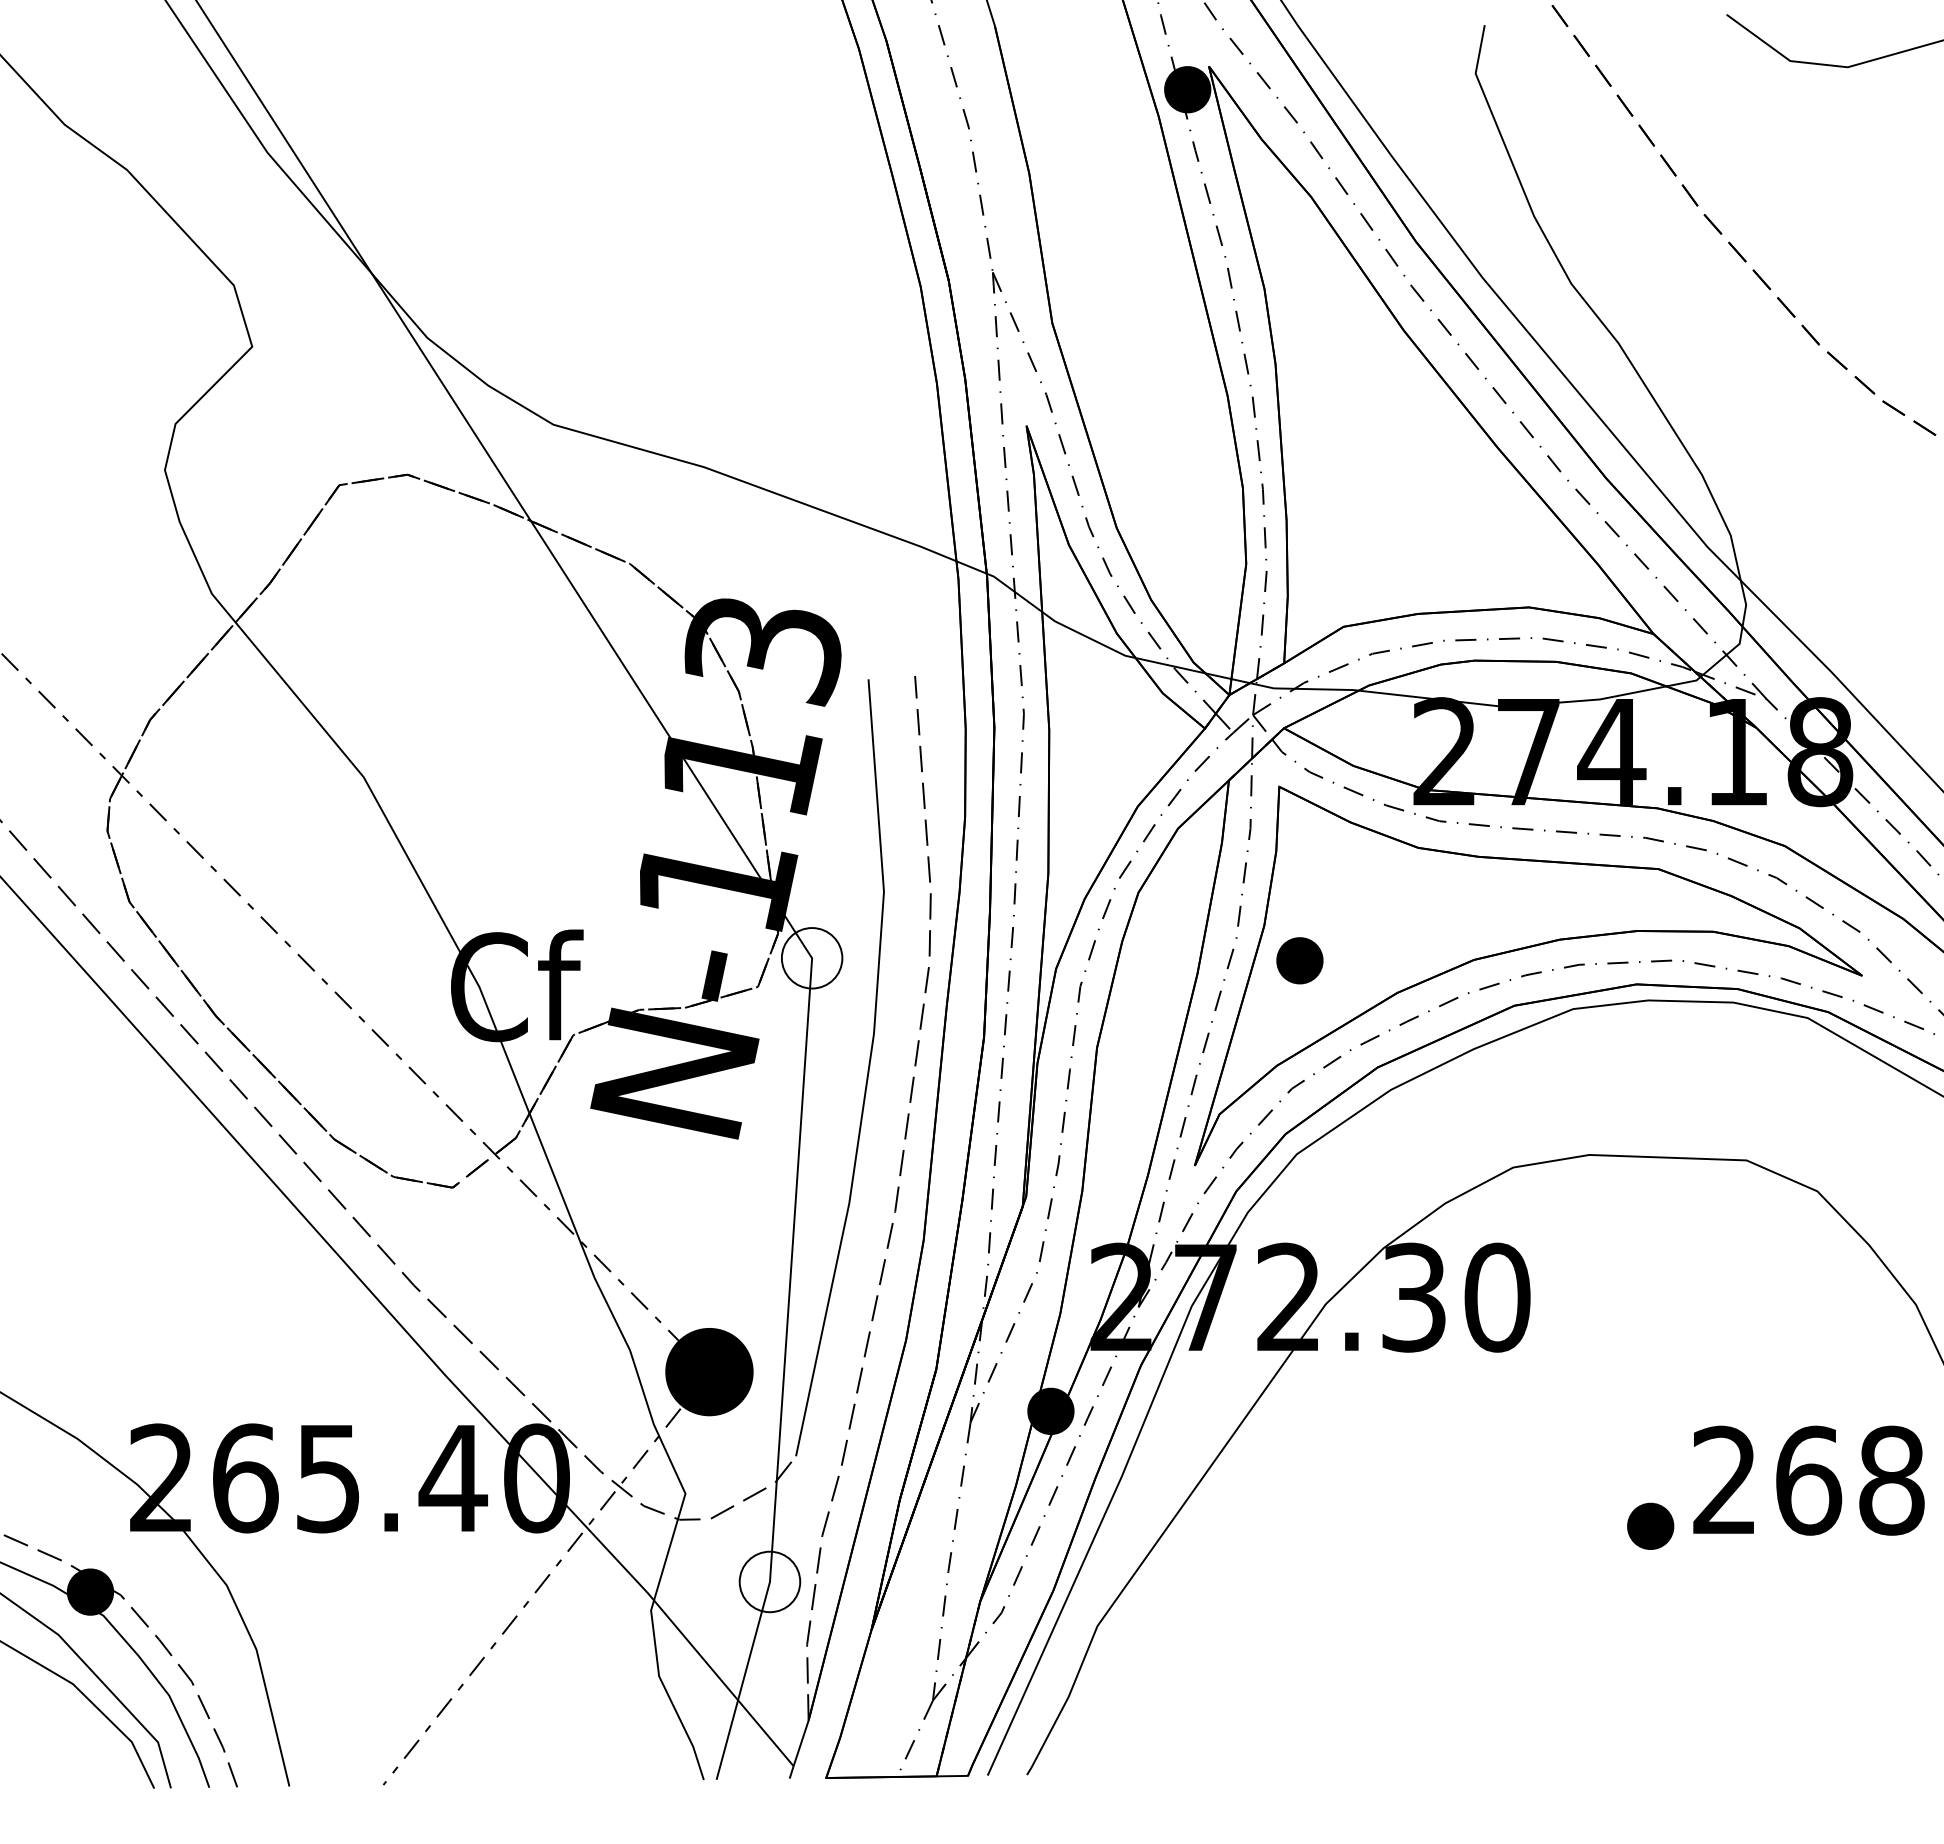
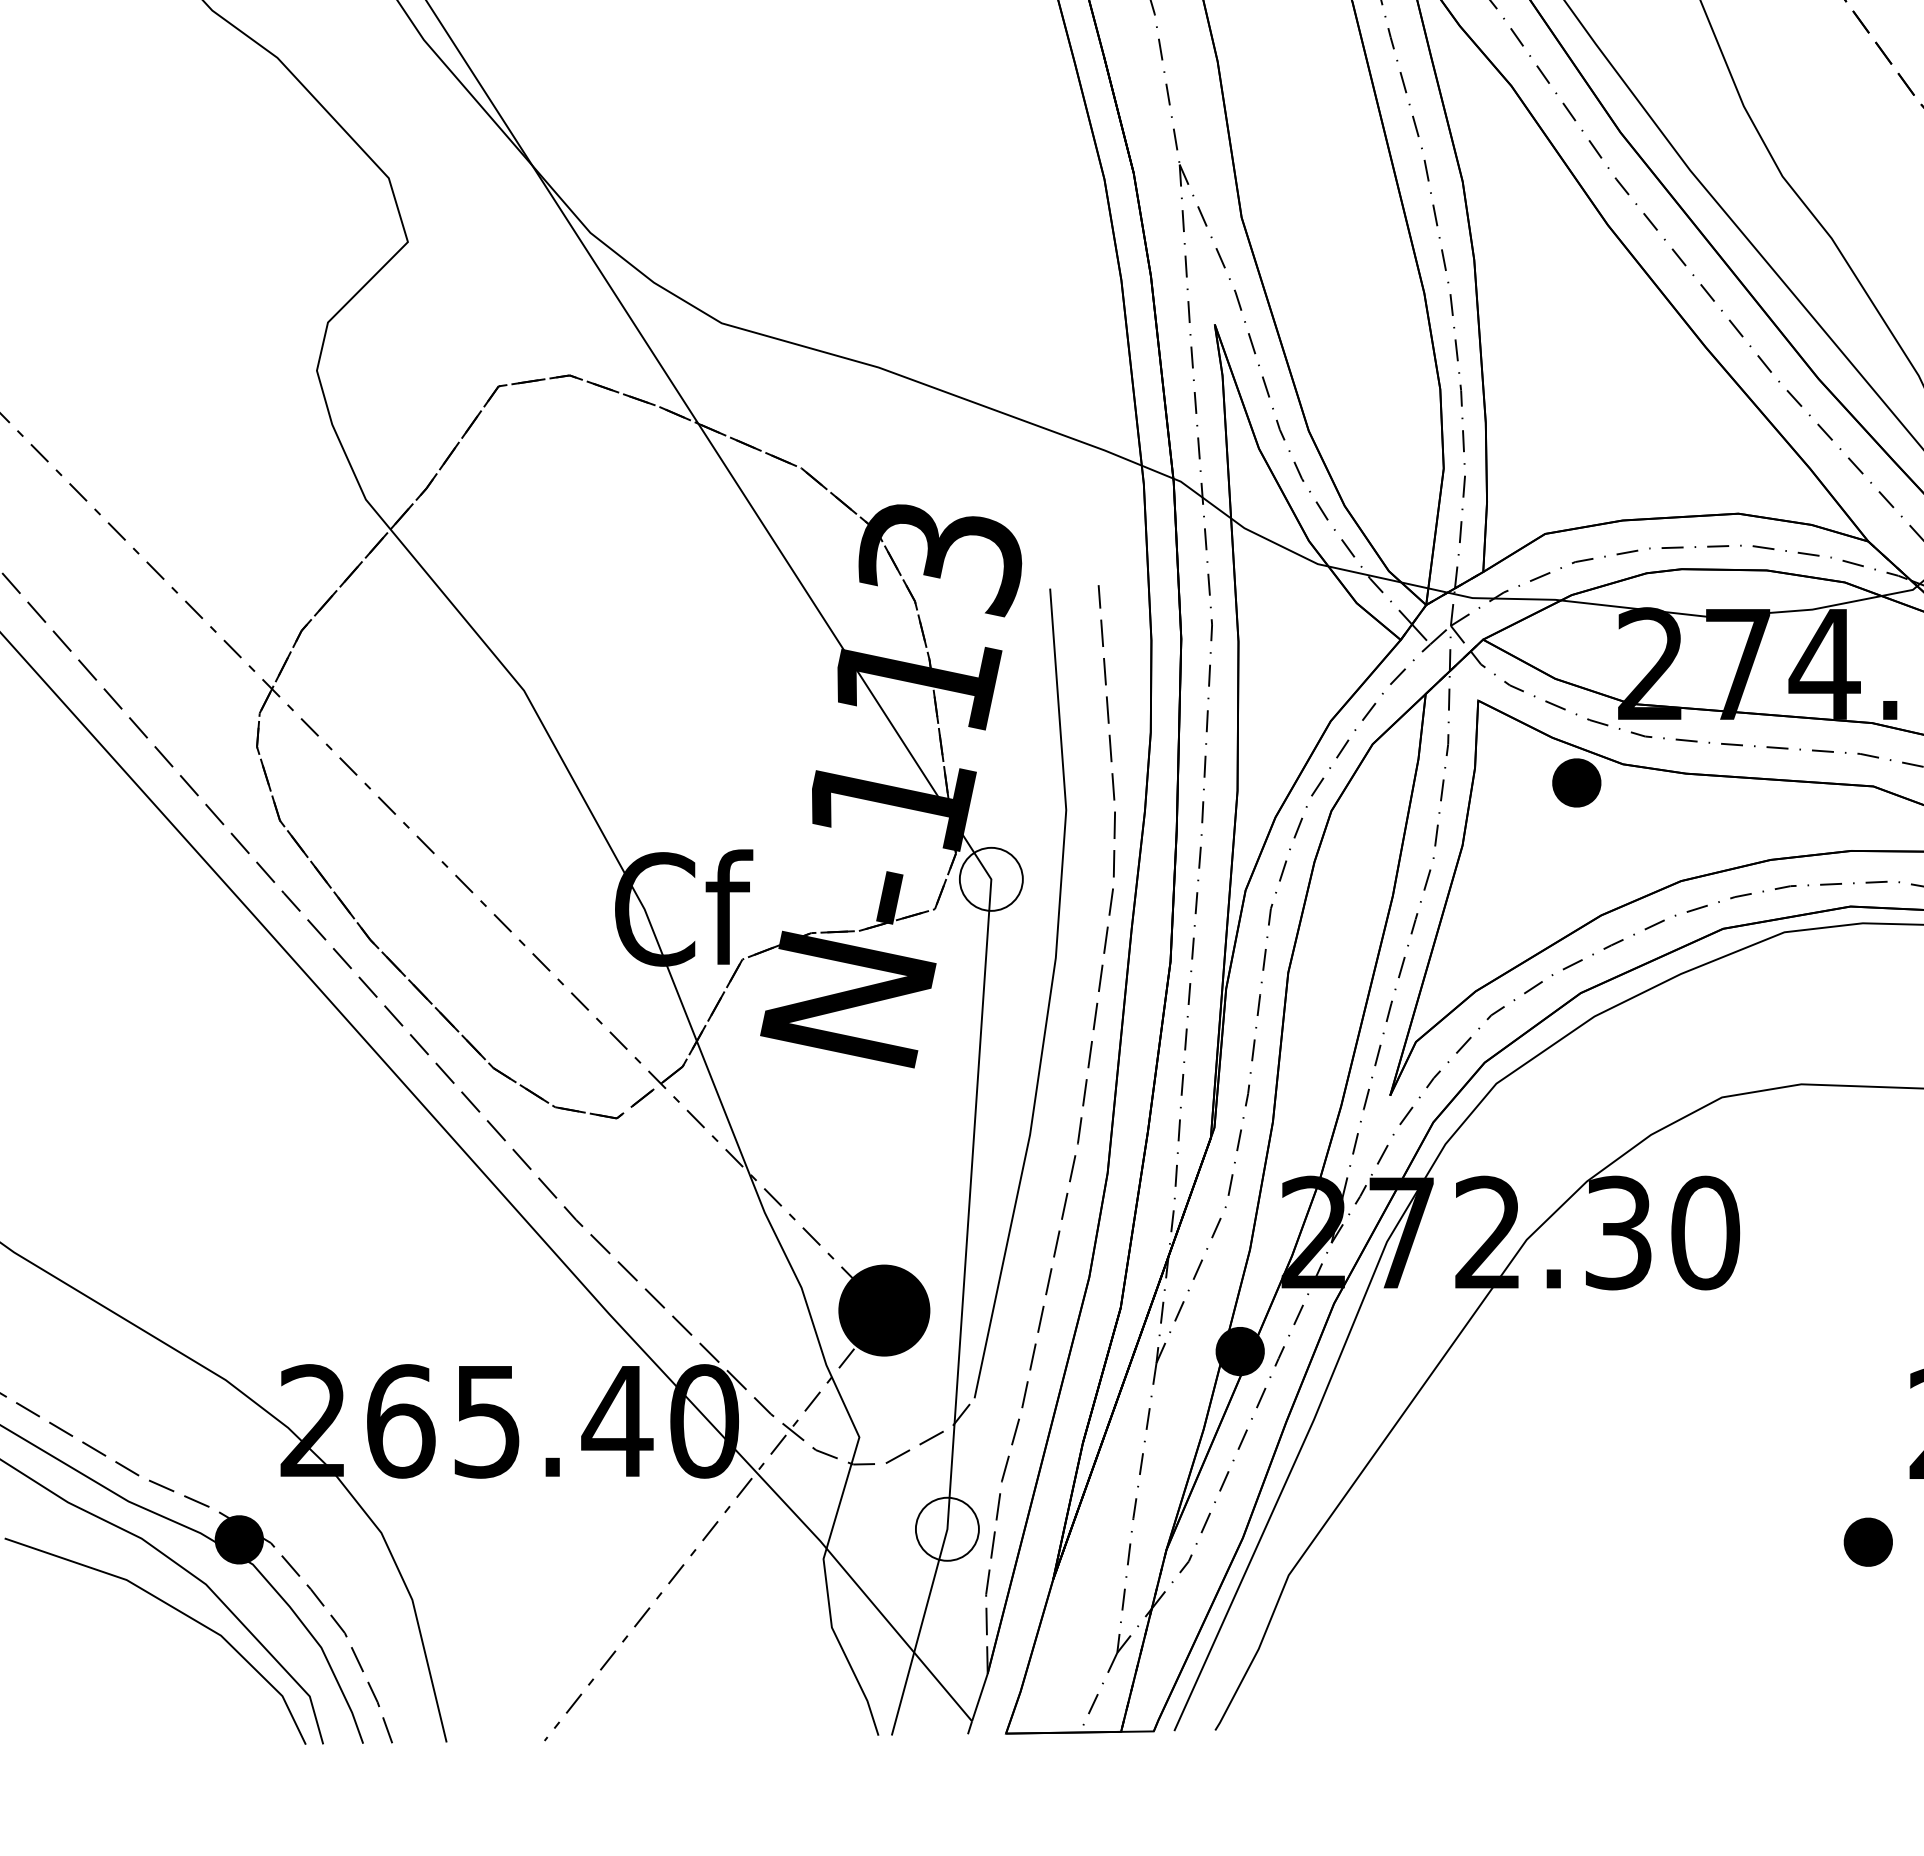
part: (1299, 960) -> (1576, 782), moved
part: (1650, 1525) -> (1868, 1541), moved

